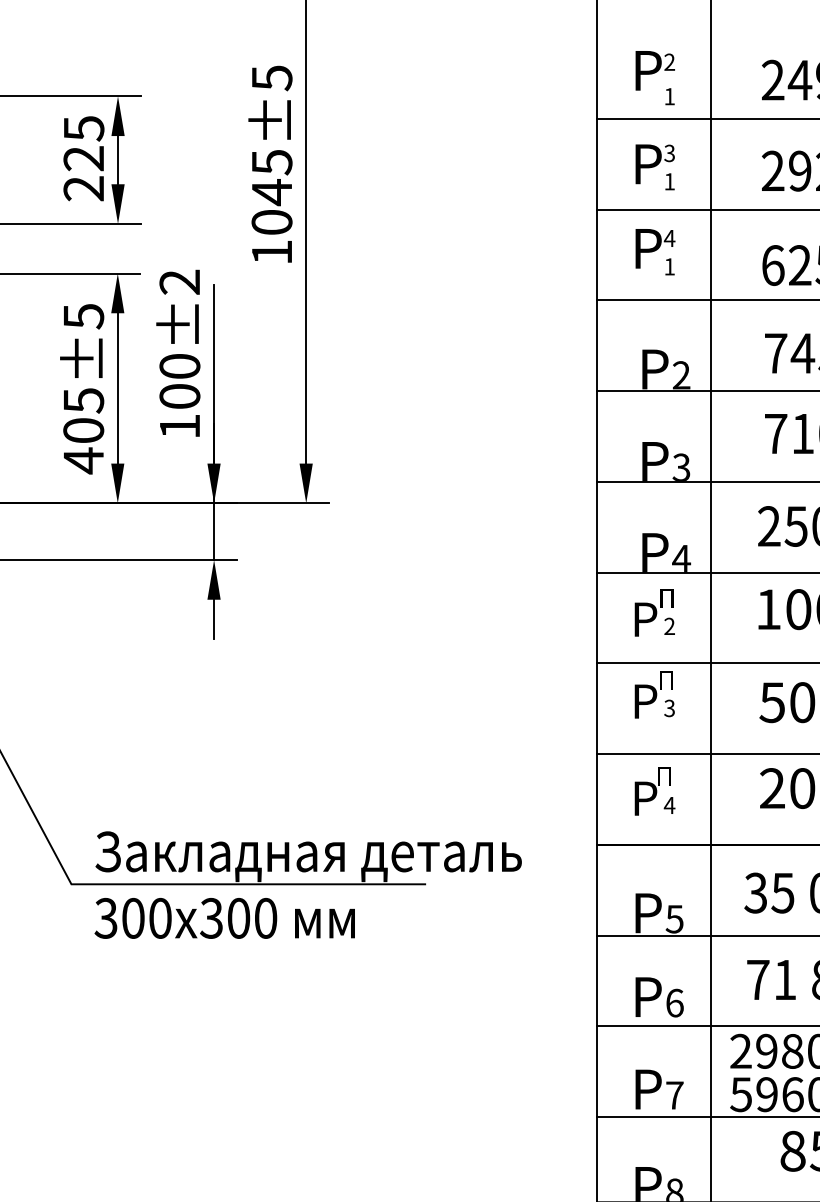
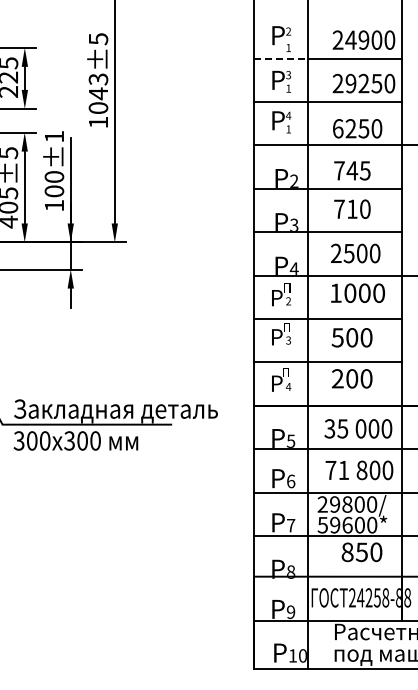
line: (654, 118) -> (281, 58), solid -> dashed
text: (269, 160) -> (97, 78), 1045±5 -> 1043±5
text: (177, 281) -> (53, 136), 100±2 -> 100±1

